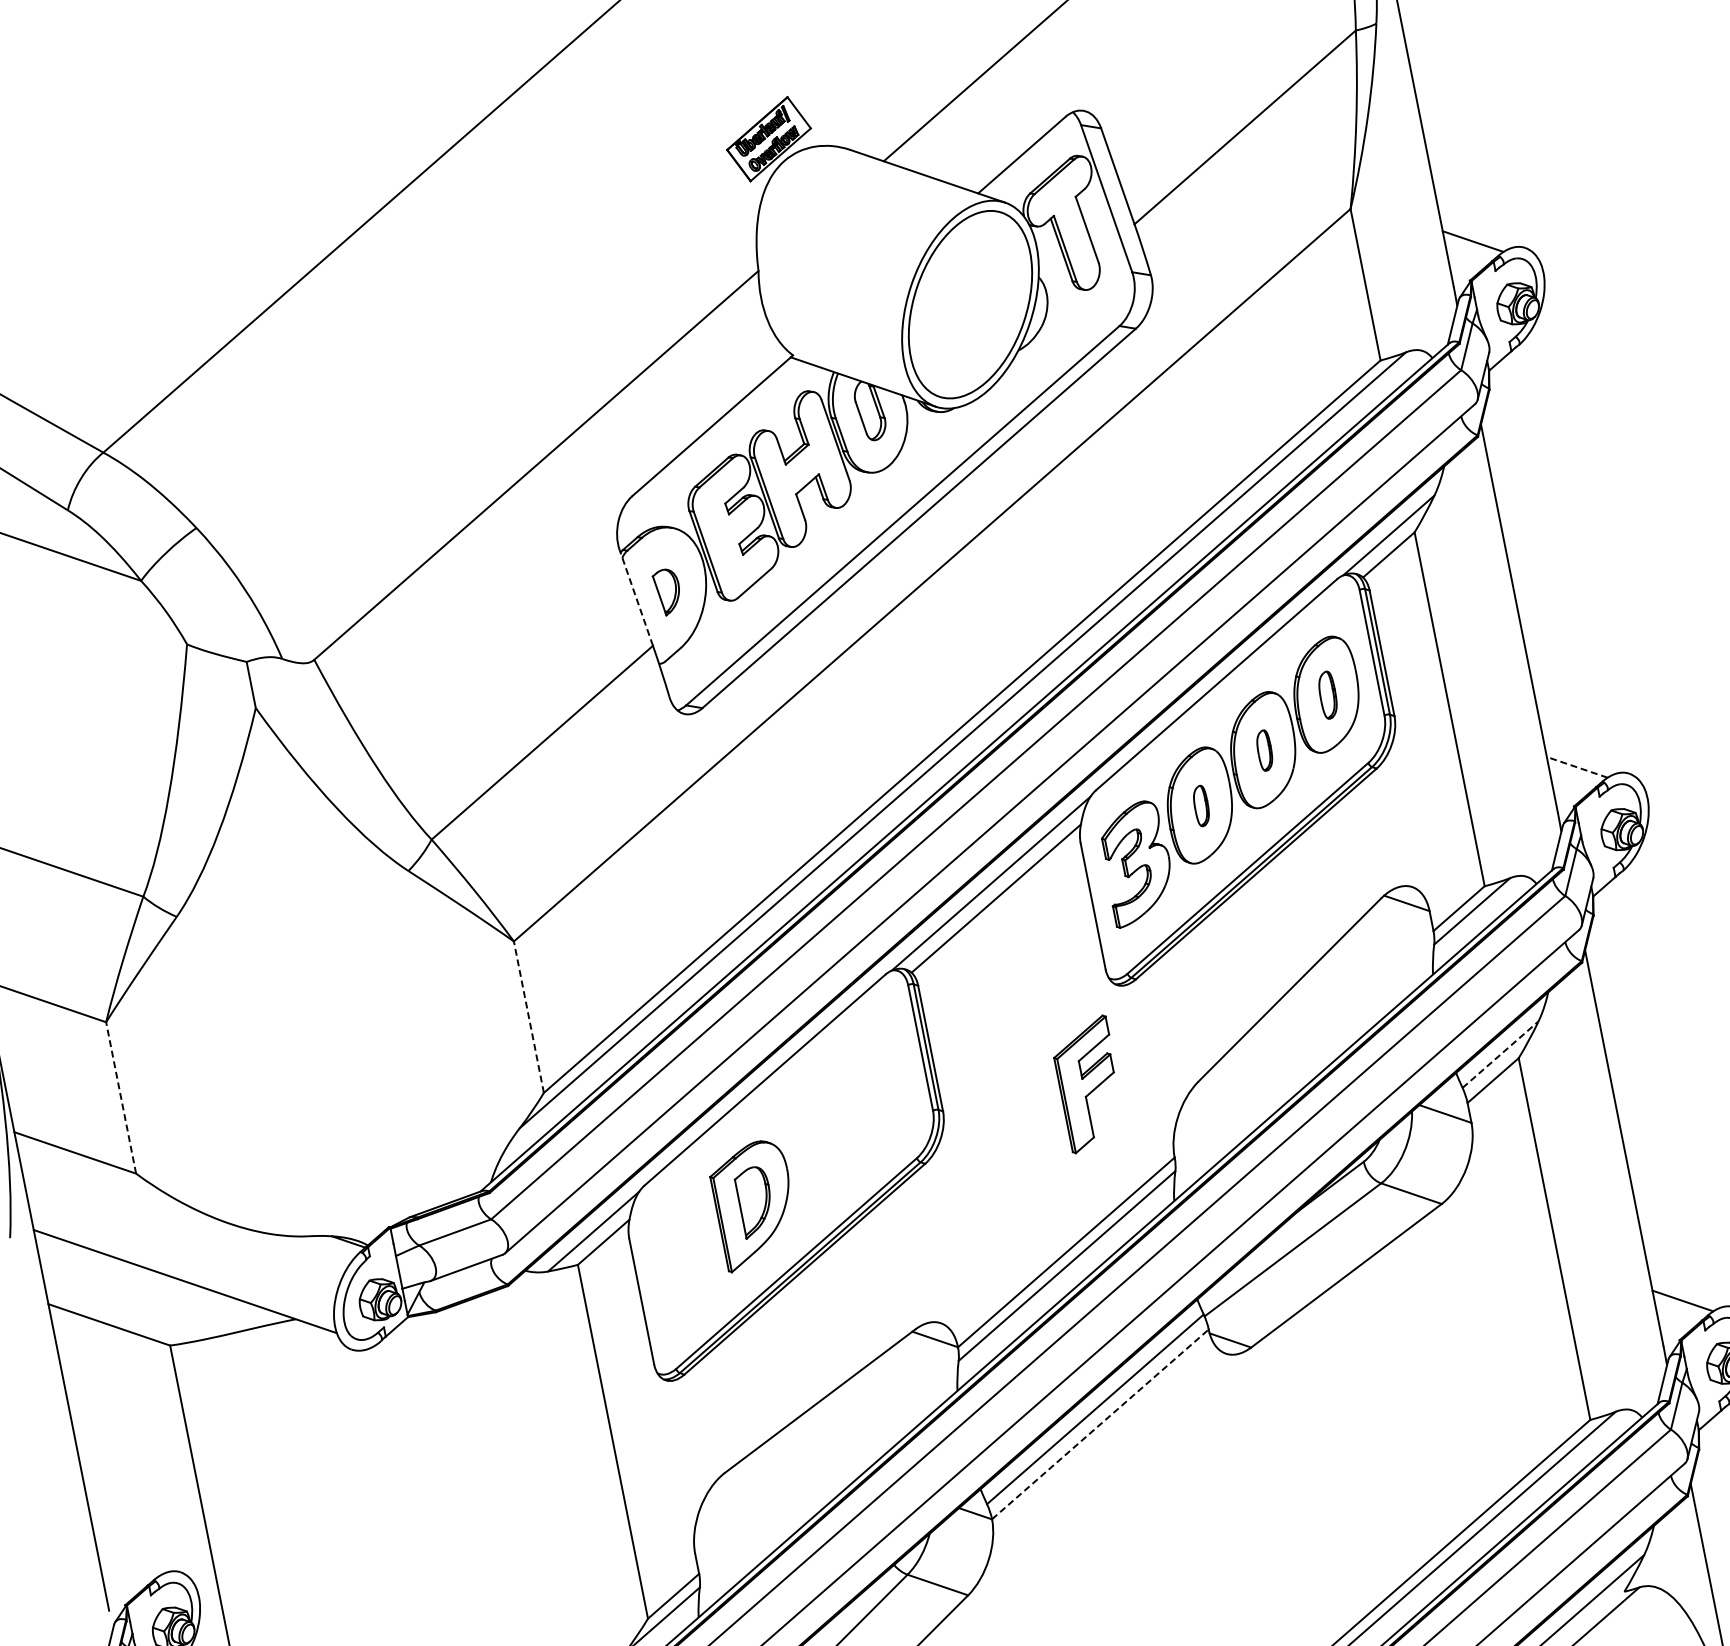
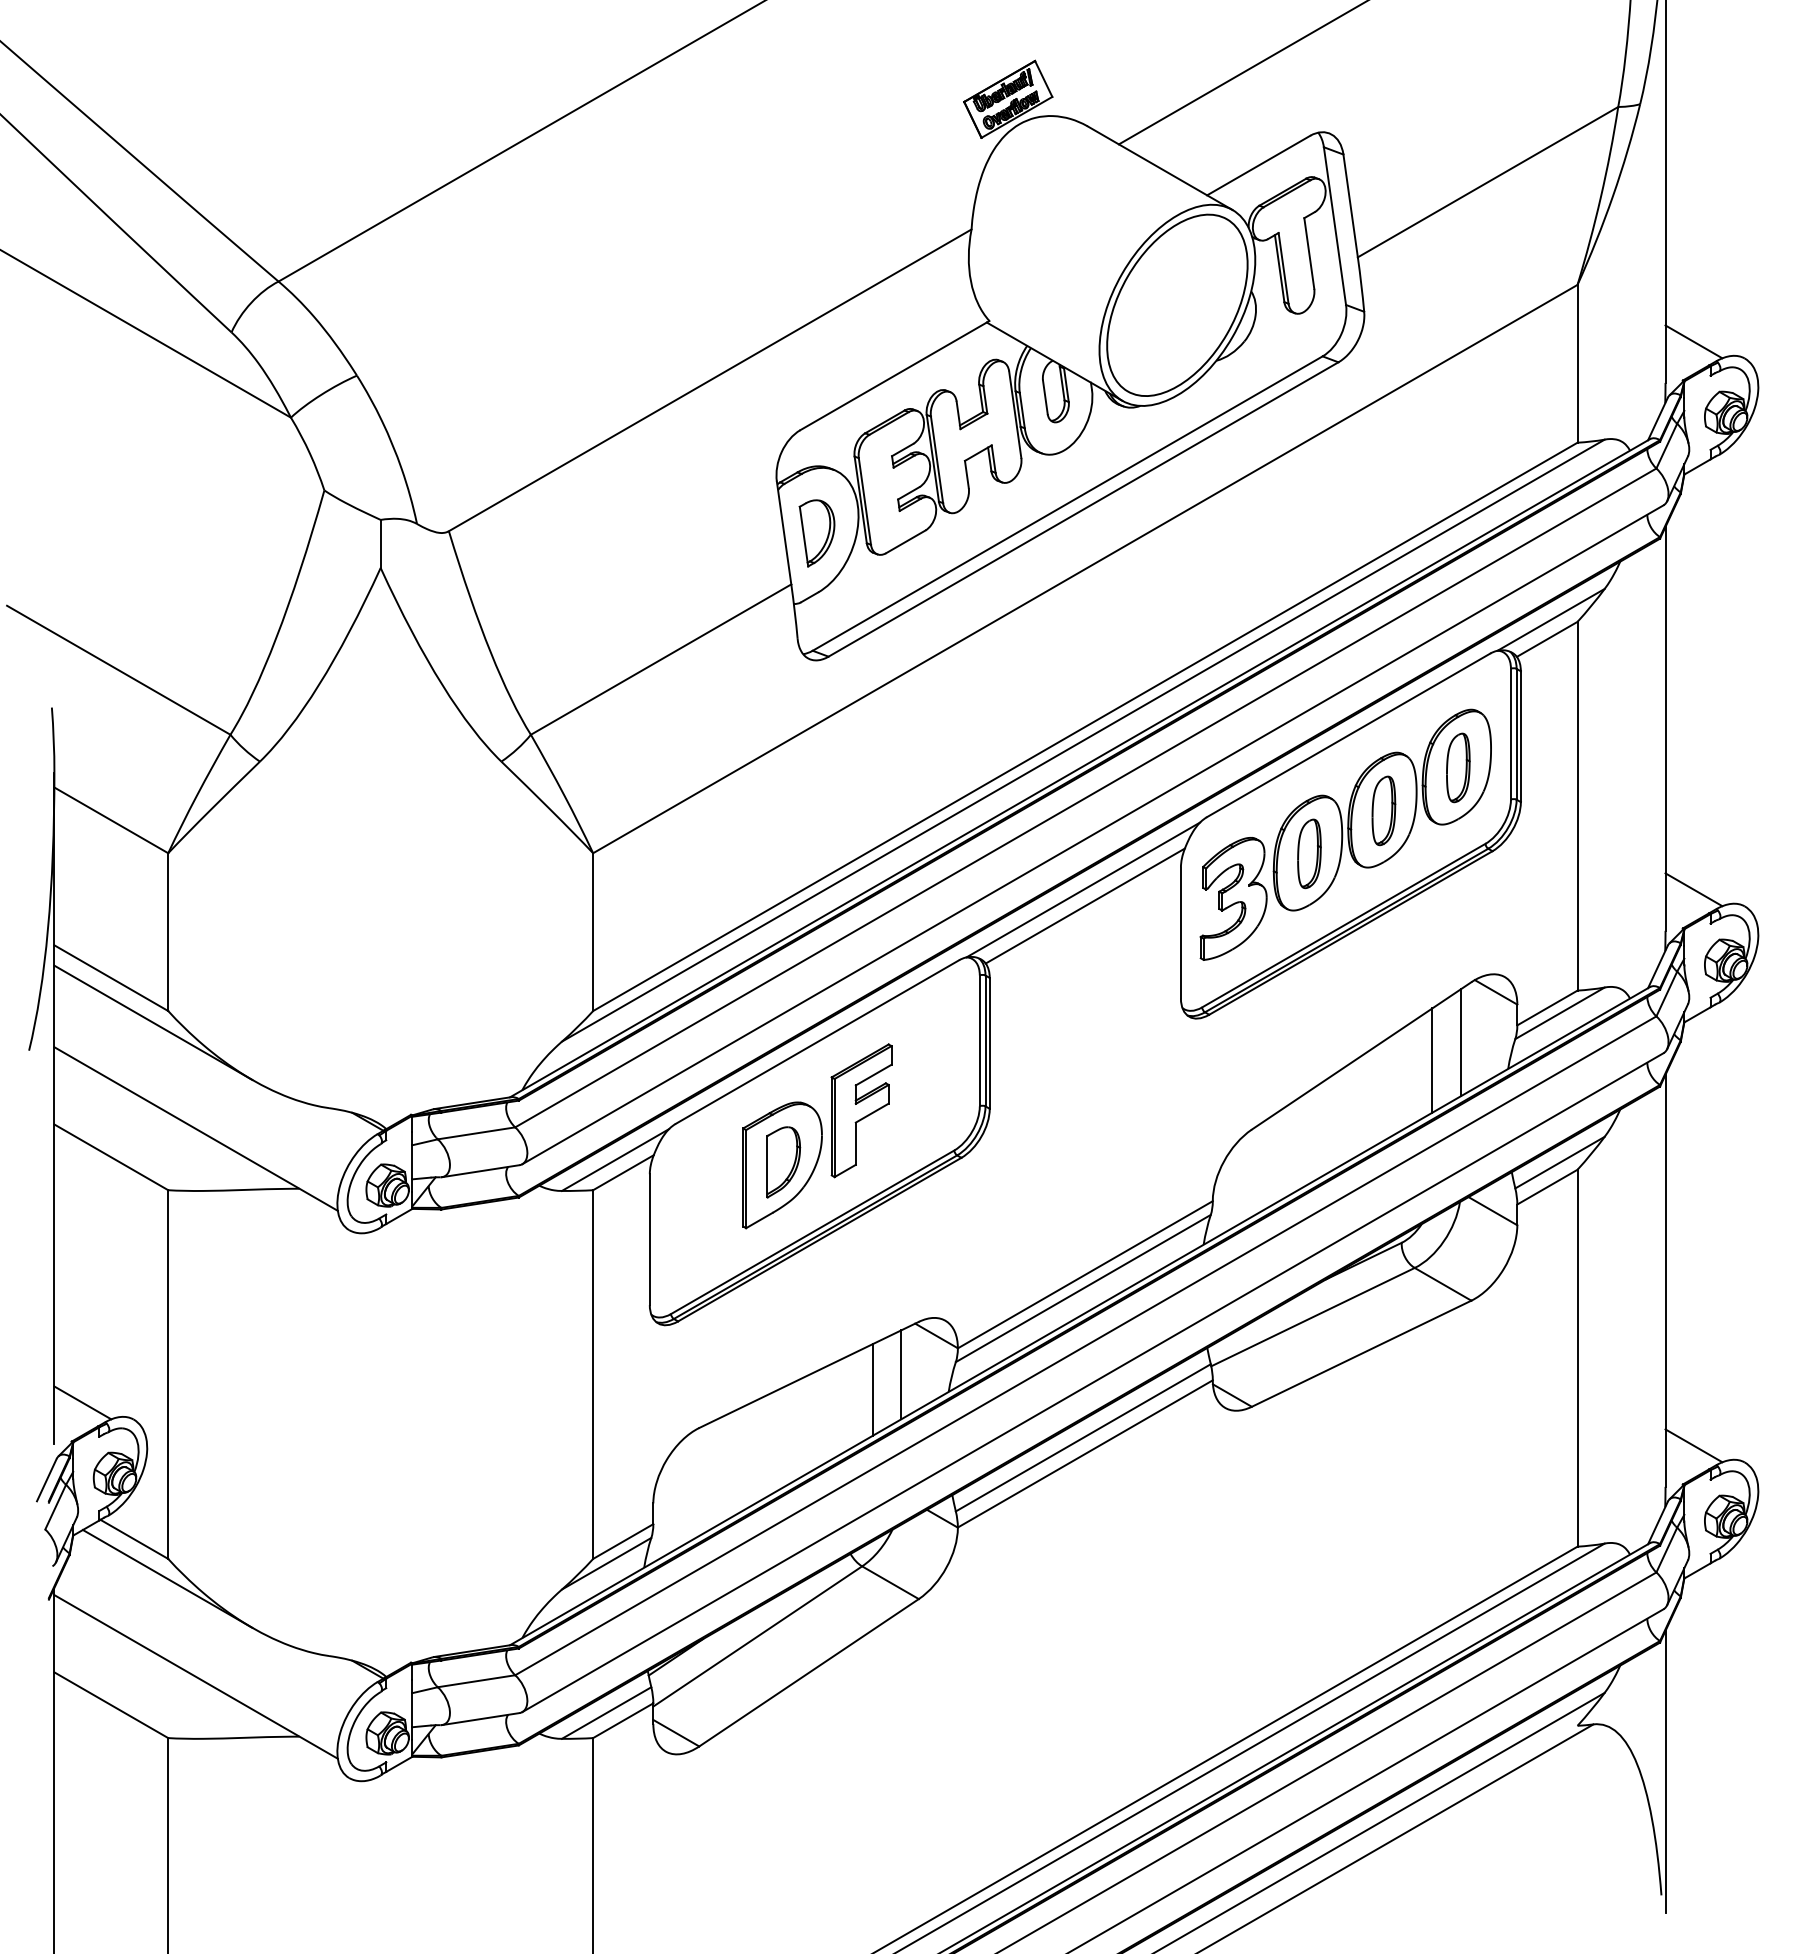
part: (667, 592) -> (816, 533), size x1.43
line: (636, 598) -> (784, 533), dashed -> solid
part: (1328, 694) -> (1458, 767), size x1.43
part: (1264, 750) -> (1383, 810), size x1.67
line: (1576, 767) -> (1693, 889), dashed -> solid
part: (1201, 805) -> (1309, 853), size x1.67
line: (1382, 958) -> (1460, 1042), added
line: (1358, 980) -> (1432, 1060), added
line: (529, 1017) -> (593, 932), dashed -> solid
line: (1501, 1054) -> (1560, 1162), dashed -> solid
part: (1089, 1084) -> (861, 1110), moved
line: (121, 1098) -> (168, 932), dashed -> solid
line: (124, 1187) -> (153, 1022), added
line: (908, 1383) -> (901, 1374), added
line: (883, 1403) -> (872, 1389), added
line: (1100, 1423) -> (1085, 1453), dashed -> solid
line: (128, 1565) -> (82, 1402), added

